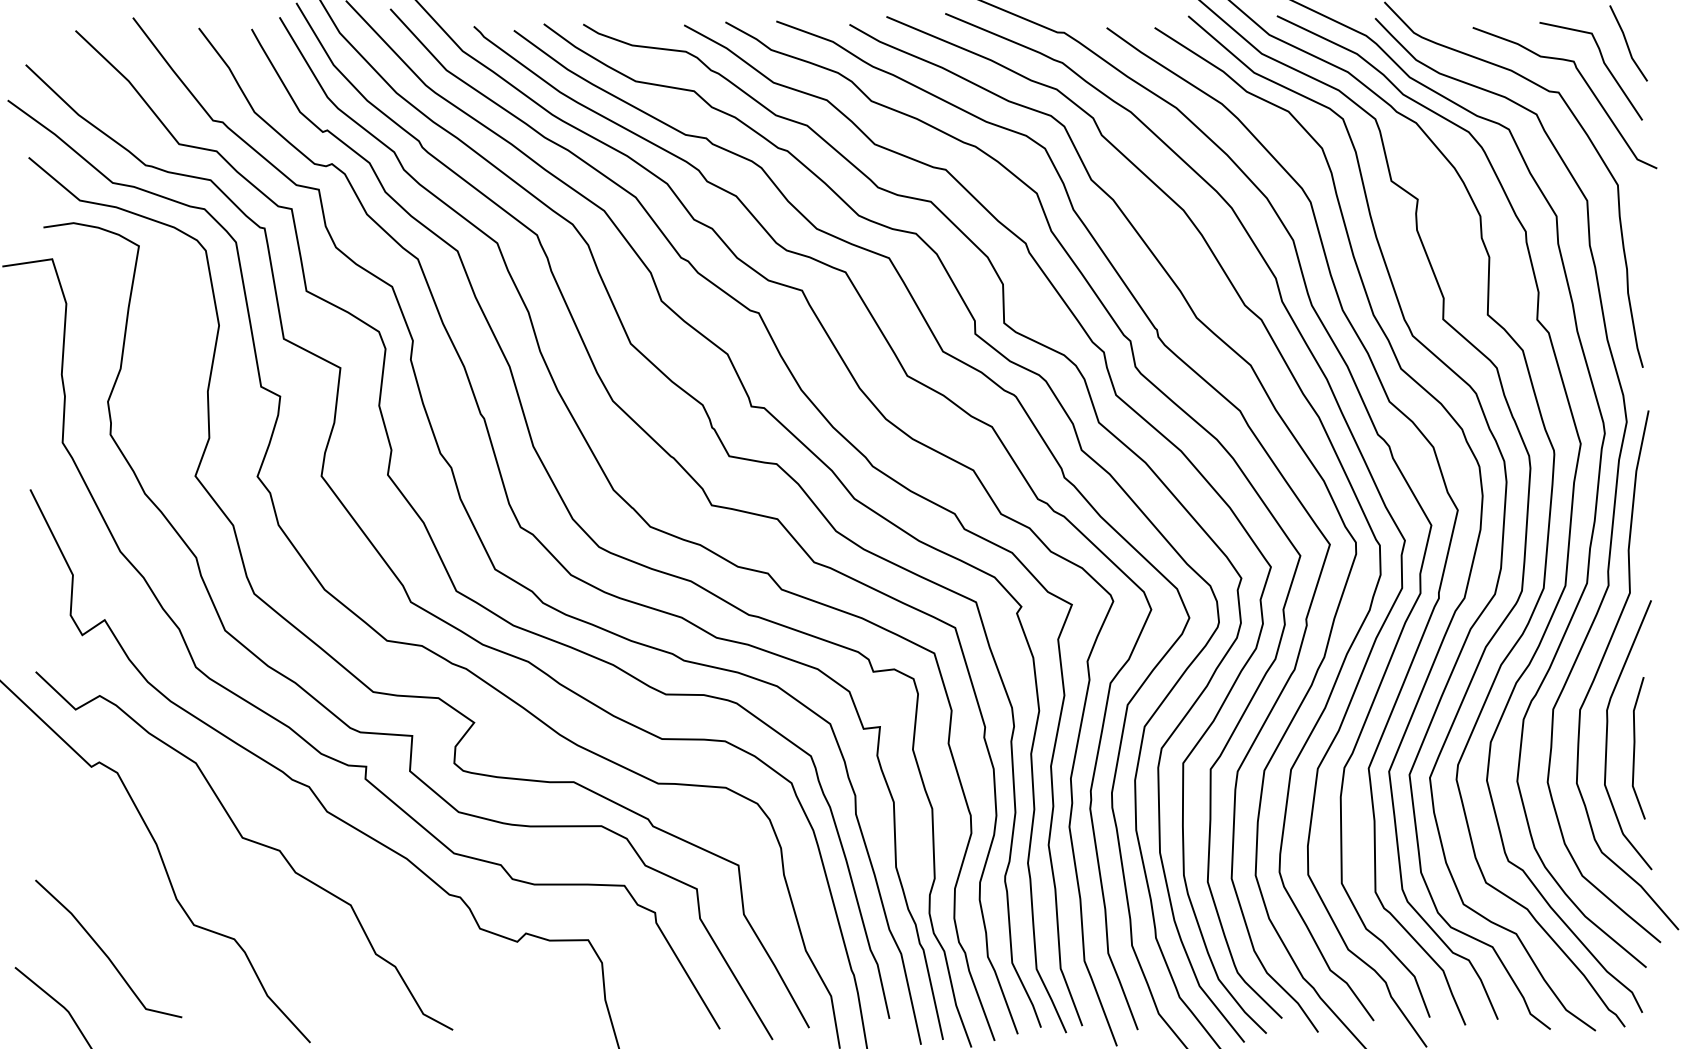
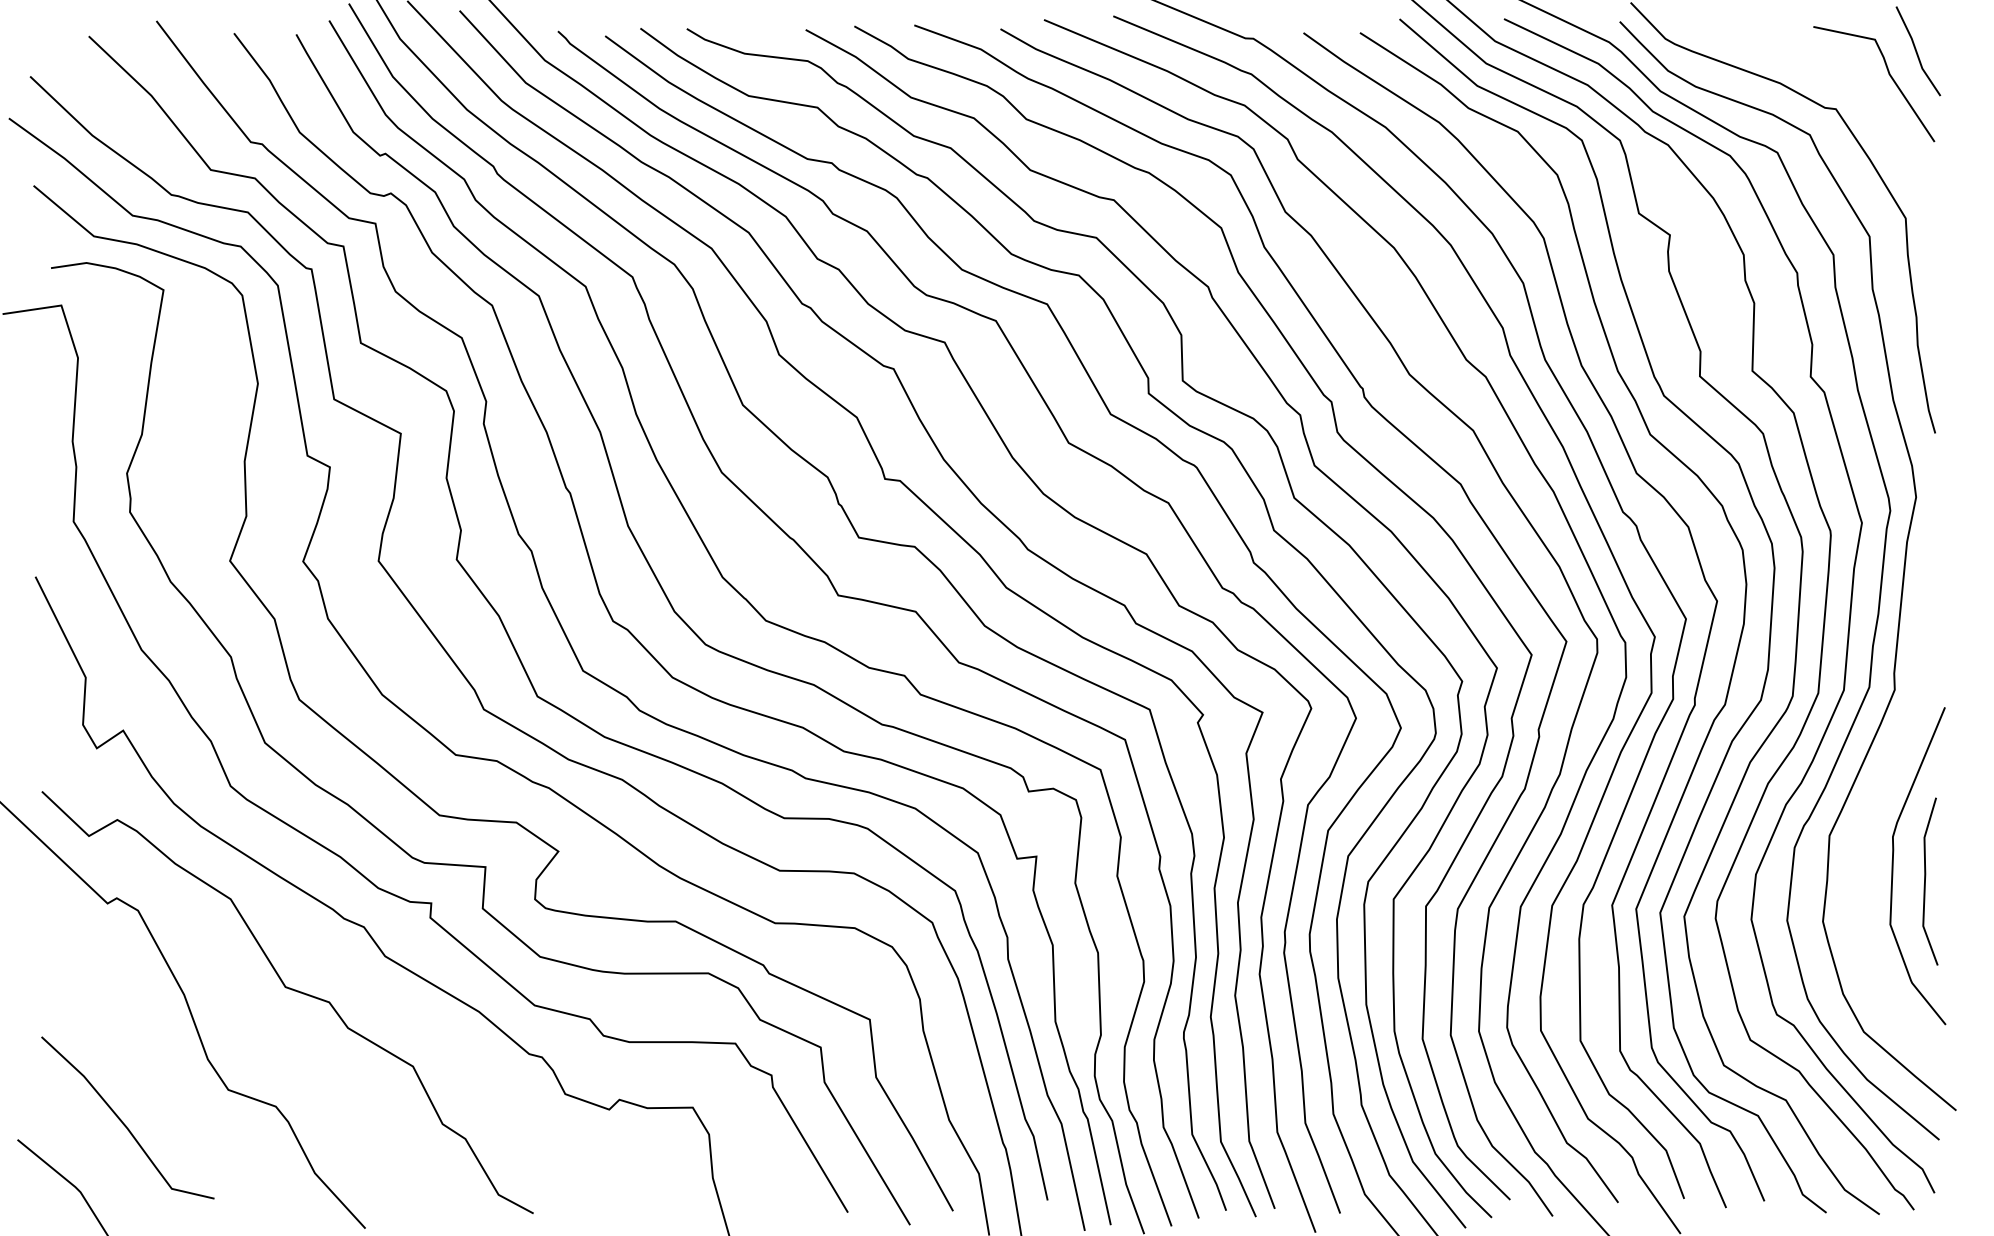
curve: (1585, 83) -> (1867, 98), removed
curve: (1602, 662) -> (1887, 780), removed

